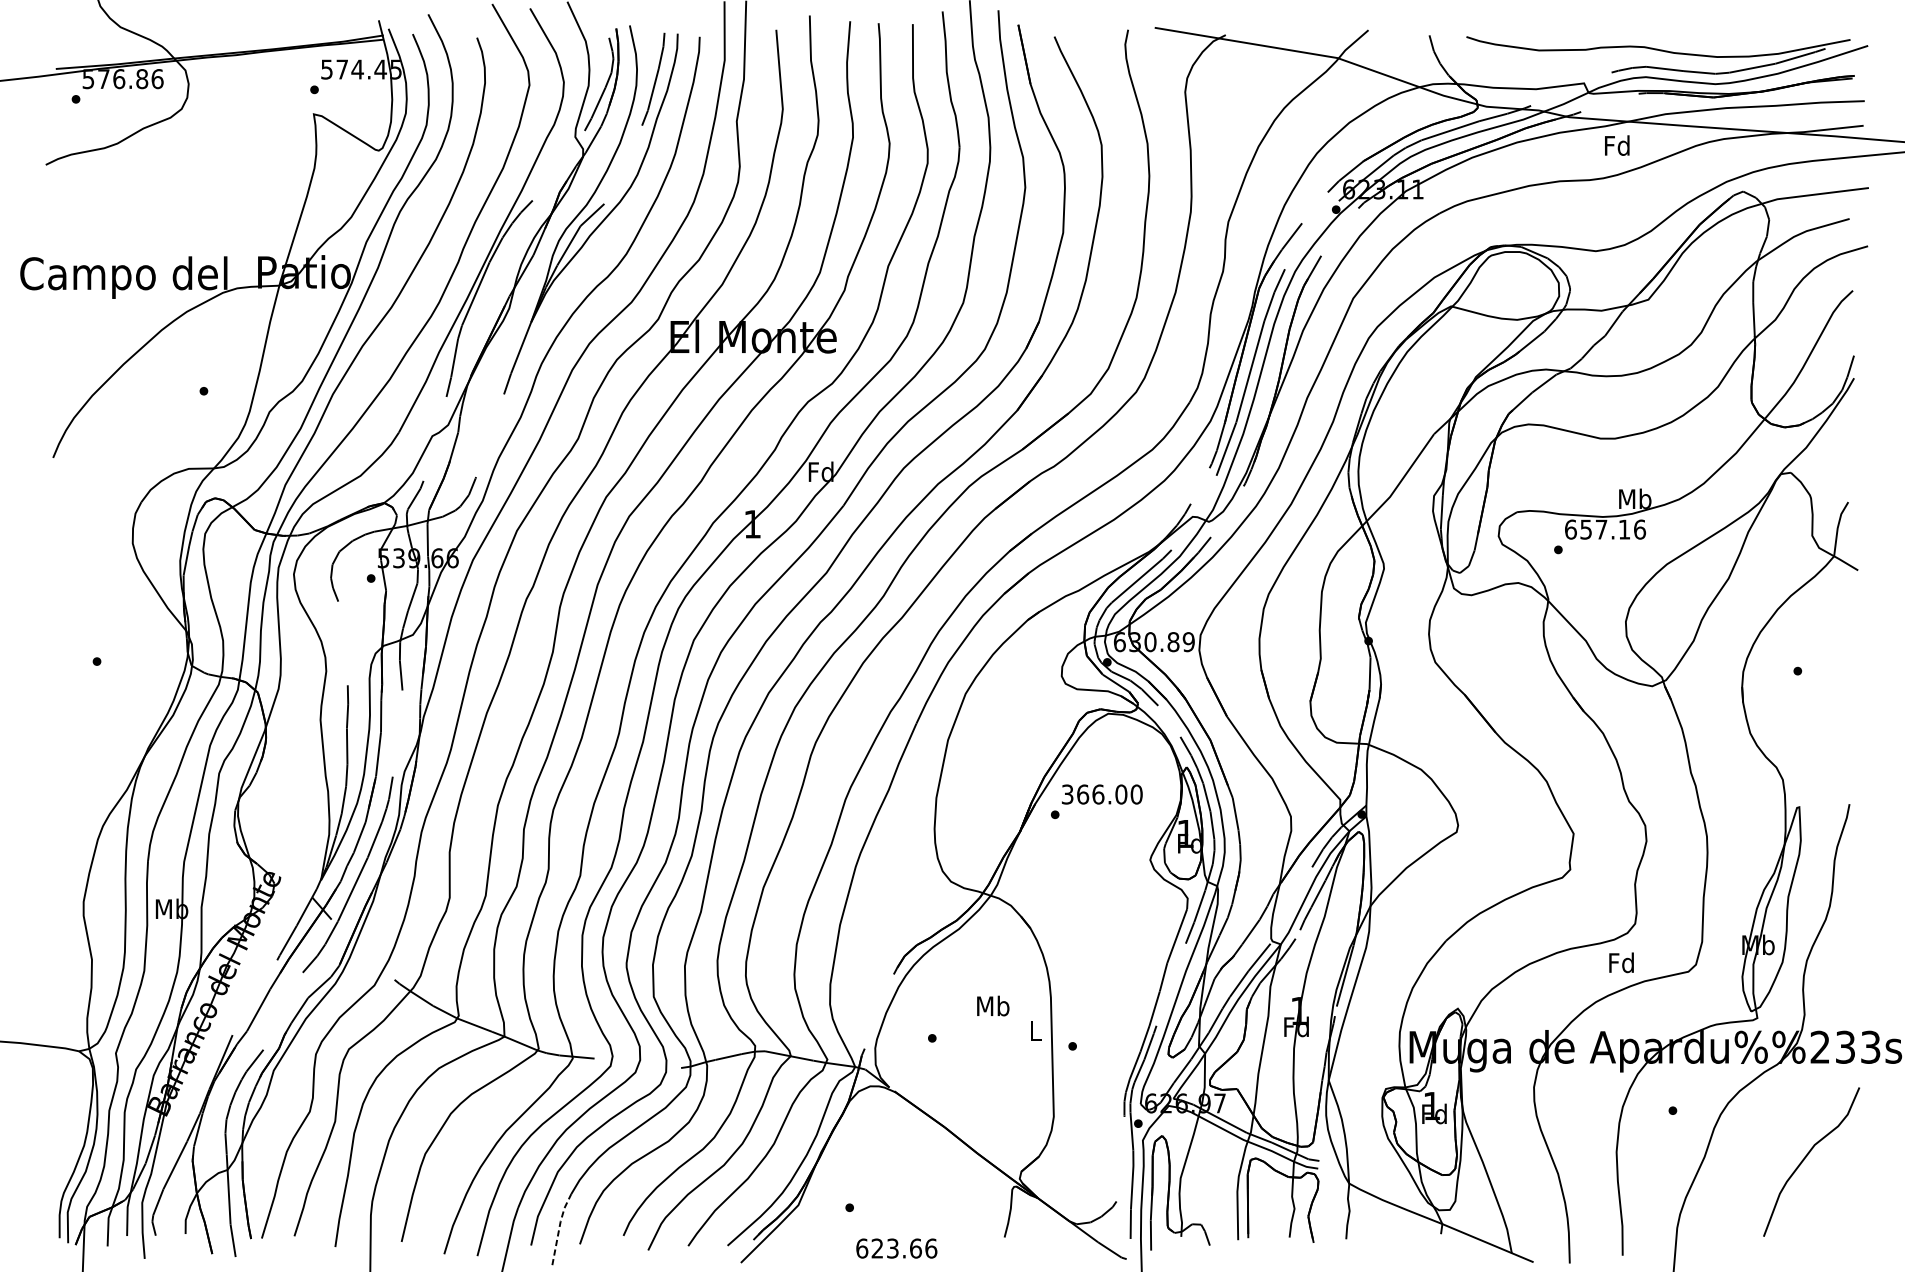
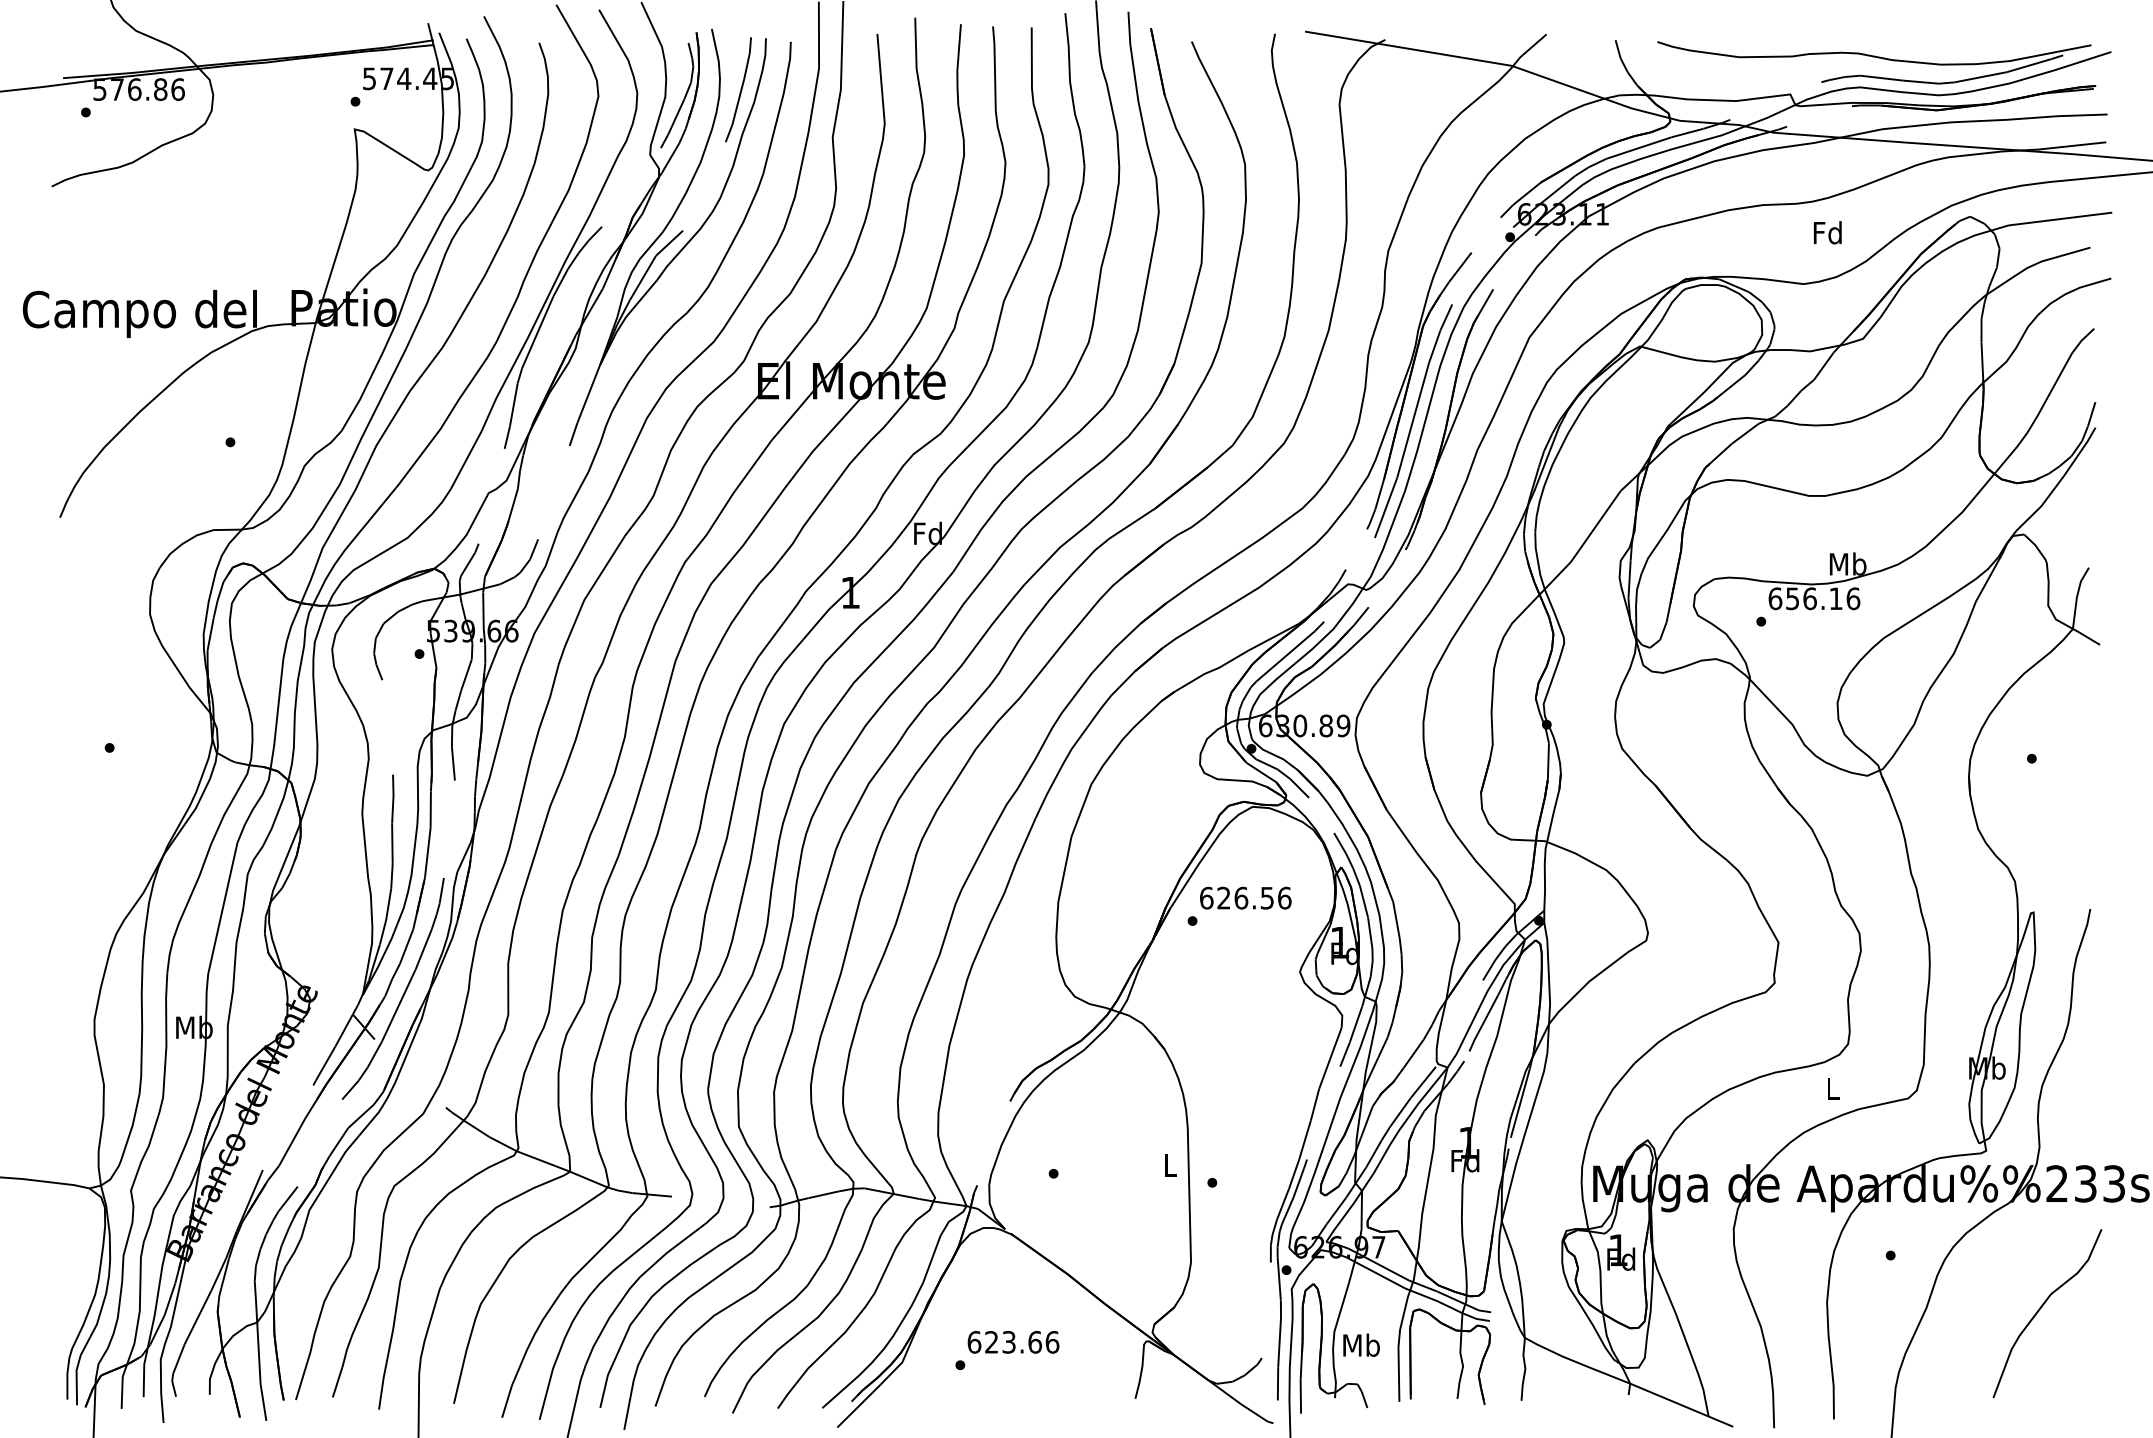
text: (1616, 145) -> (1827, 232), moved
text: (1601, 529) -> (1809, 598), 657.16 -> 656.16
text: (1102, 793) -> (1245, 897), 366.00 -> 626.56
text: (1621, 962) -> (1832, 1088), Fd -> L
text: (993, 1005) -> (1361, 1344), moved
line: (559, 1227) -> (632, 1387), dashed -> solid
text: (896, 1248) -> (1013, 1342), moved

